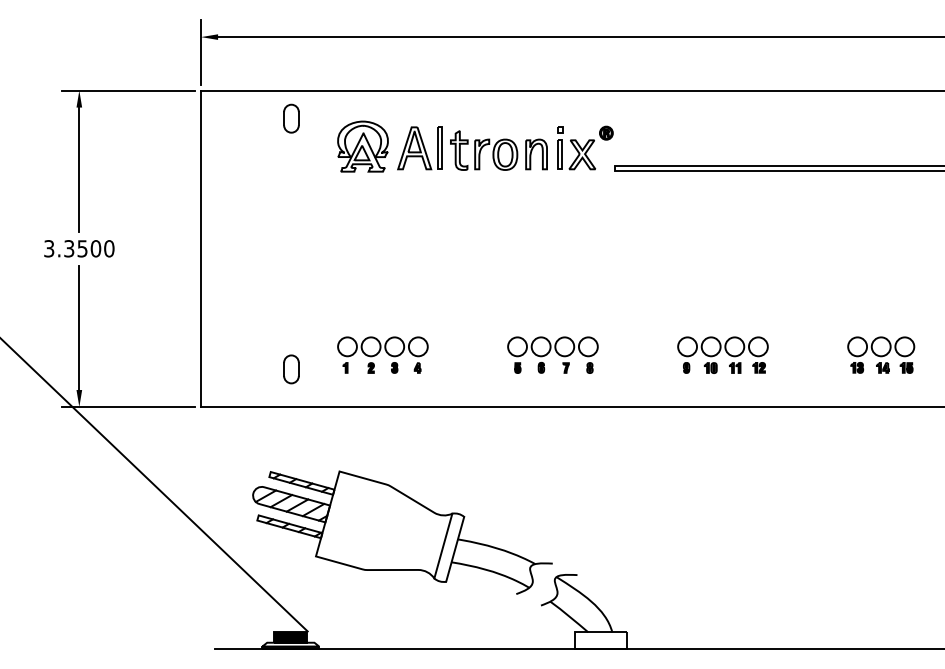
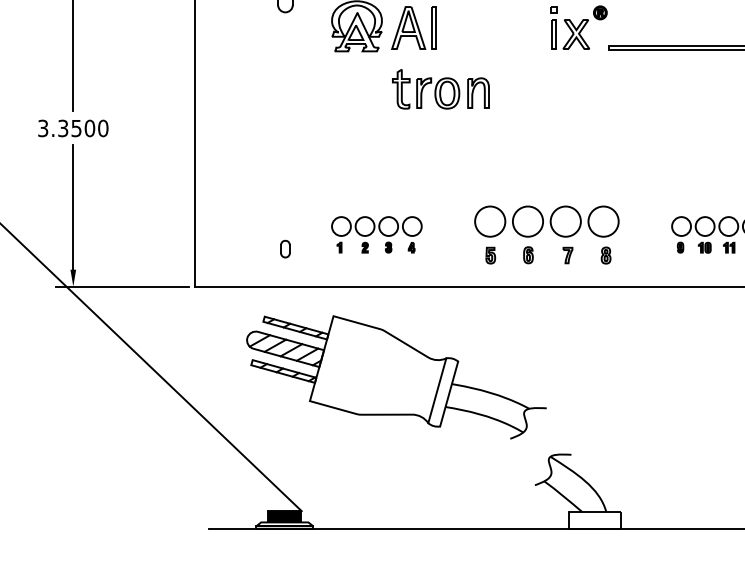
part: (498, 150) -> (440, 89), moved
part: (552, 354) -> (546, 234), size x1.6
part: (291, 369) -> (285, 249), size x0.6
part: (402, 532) -> (396, 377), moved

